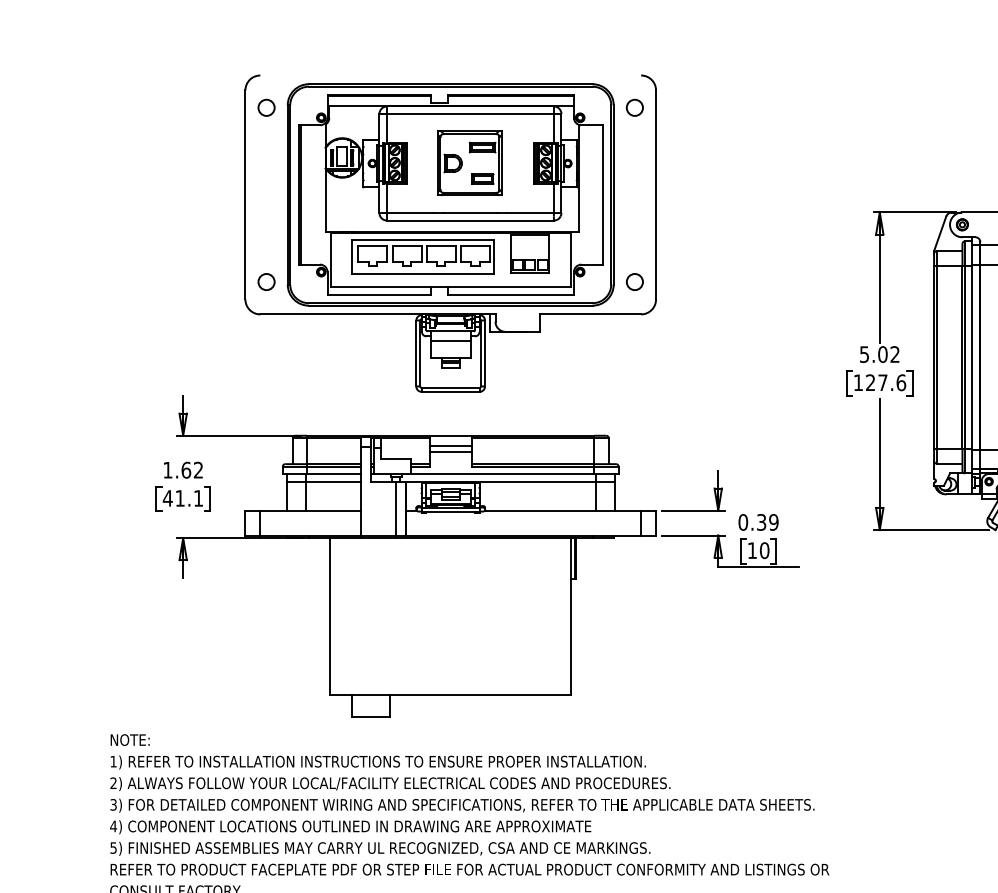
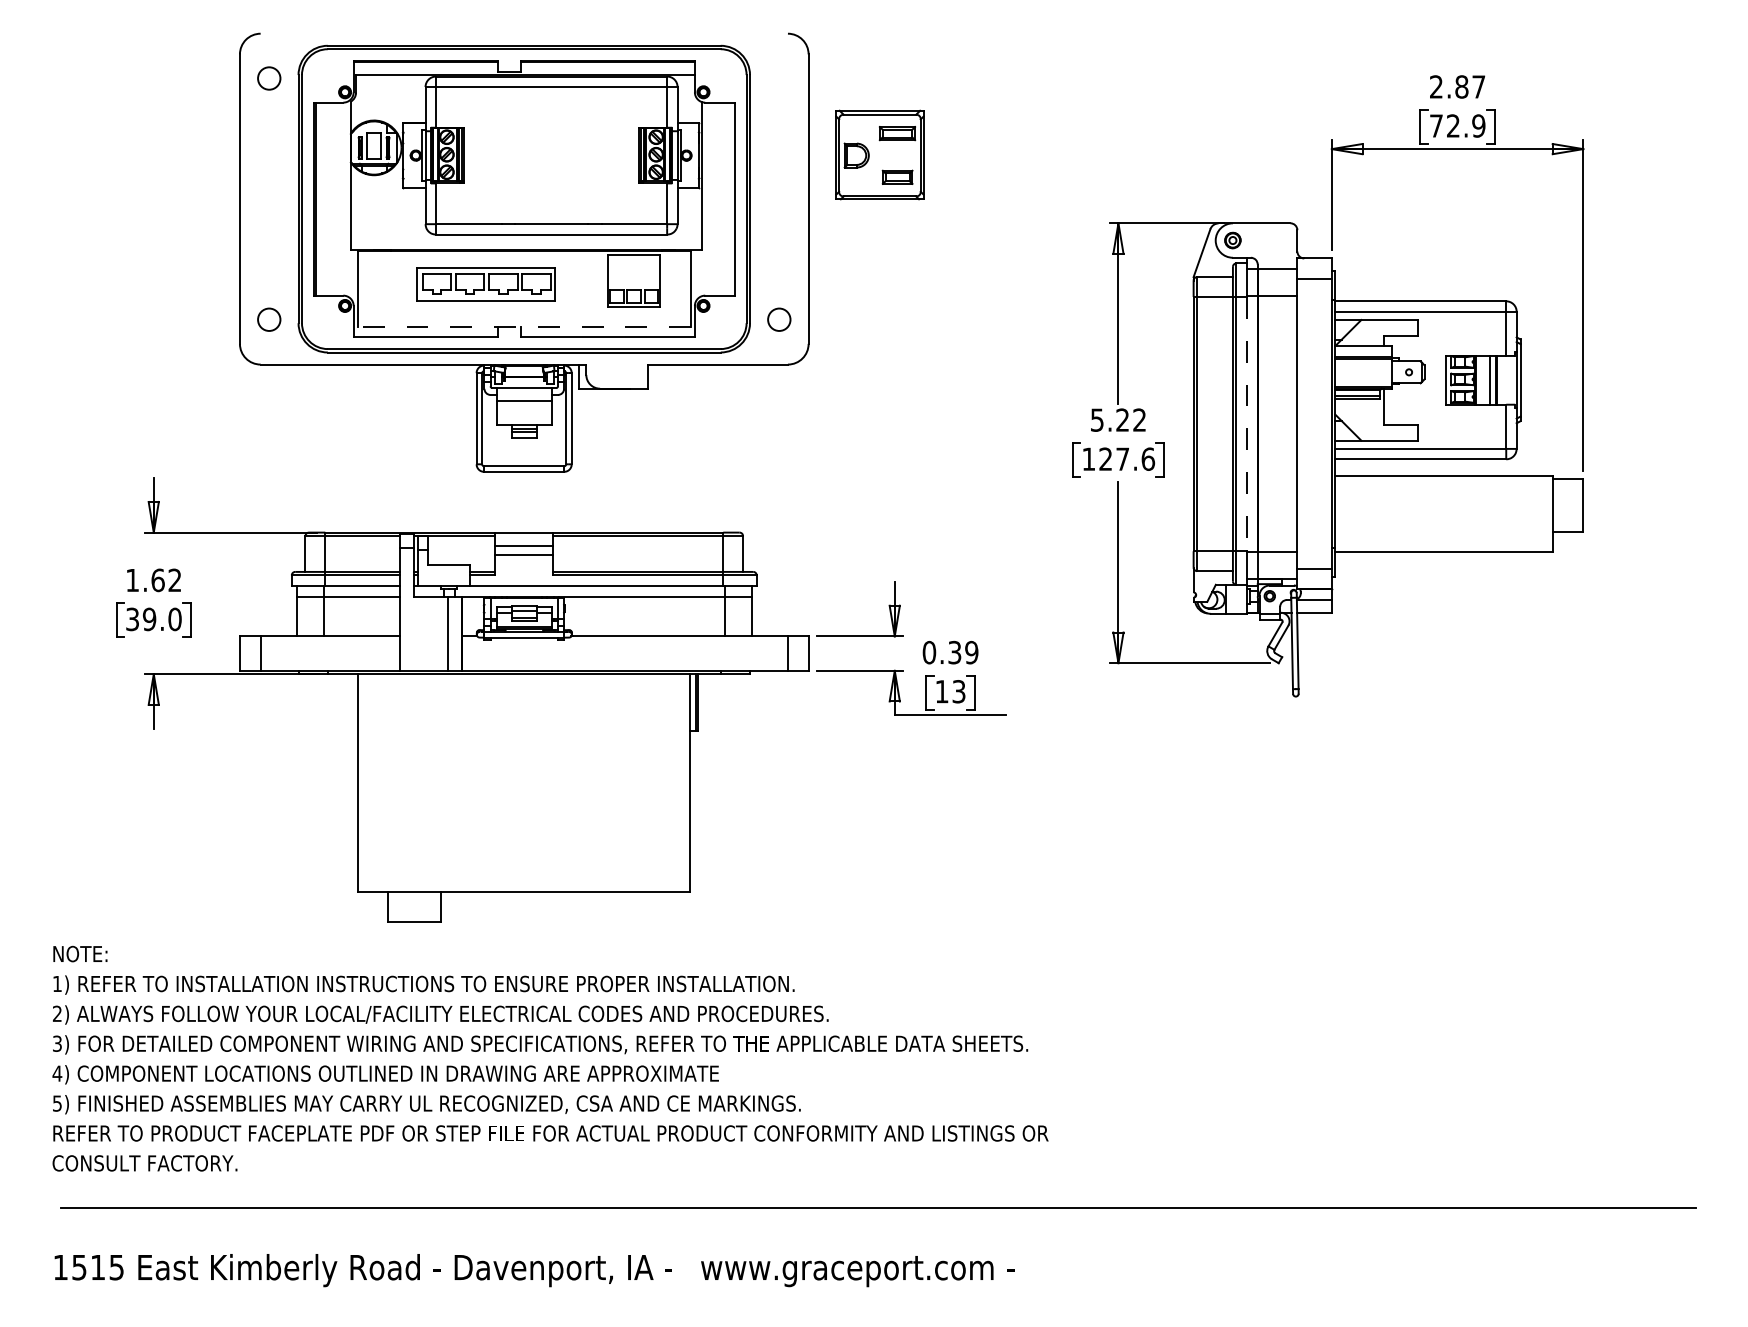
circle: (635, 107) -> (779, 78), removed
part: (469, 162) -> (879, 154), moved
part: (422, 256) -> (485, 284), size x0.7
line: (450, 287) -> (524, 327), solid -> dashed
text: (882, 354) -> (1122, 419), 5.02 -> 5.22
line: (972, 357) -> (1246, 424), solid -> dashed
text: (182, 498) -> (153, 619), 41.1 -> 39.0
text: (764, 550) -> (958, 691), 10 -> 13

